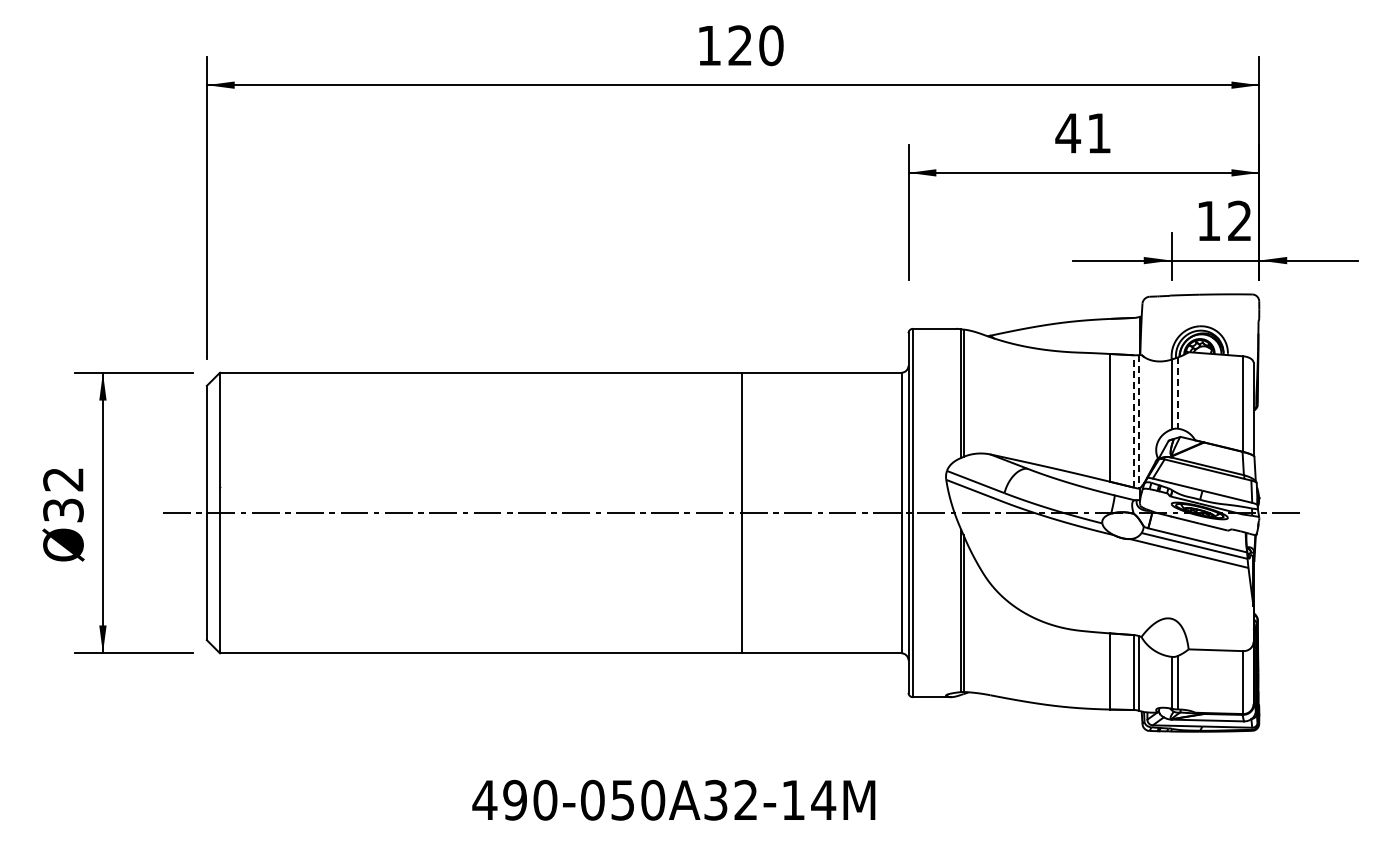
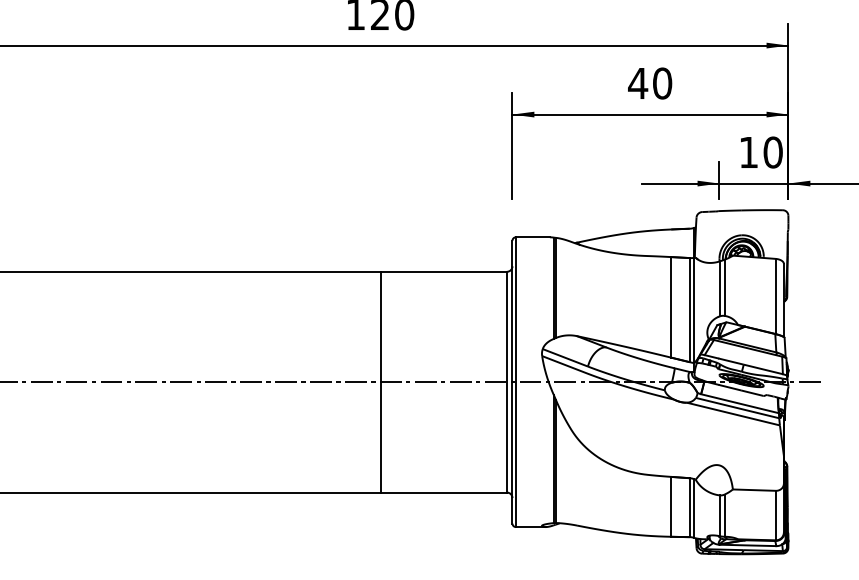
text: (1099, 133) -> (662, 83), 41 -> 40
text: (1239, 220) -> (772, 152), 12 -> 10
line: (1178, 393) -> (724, 288), dashed -> solid
line: (1133, 420) -> (689, 309), dashed -> solid
line: (1139, 421) -> (694, 310), dashed -> solid

